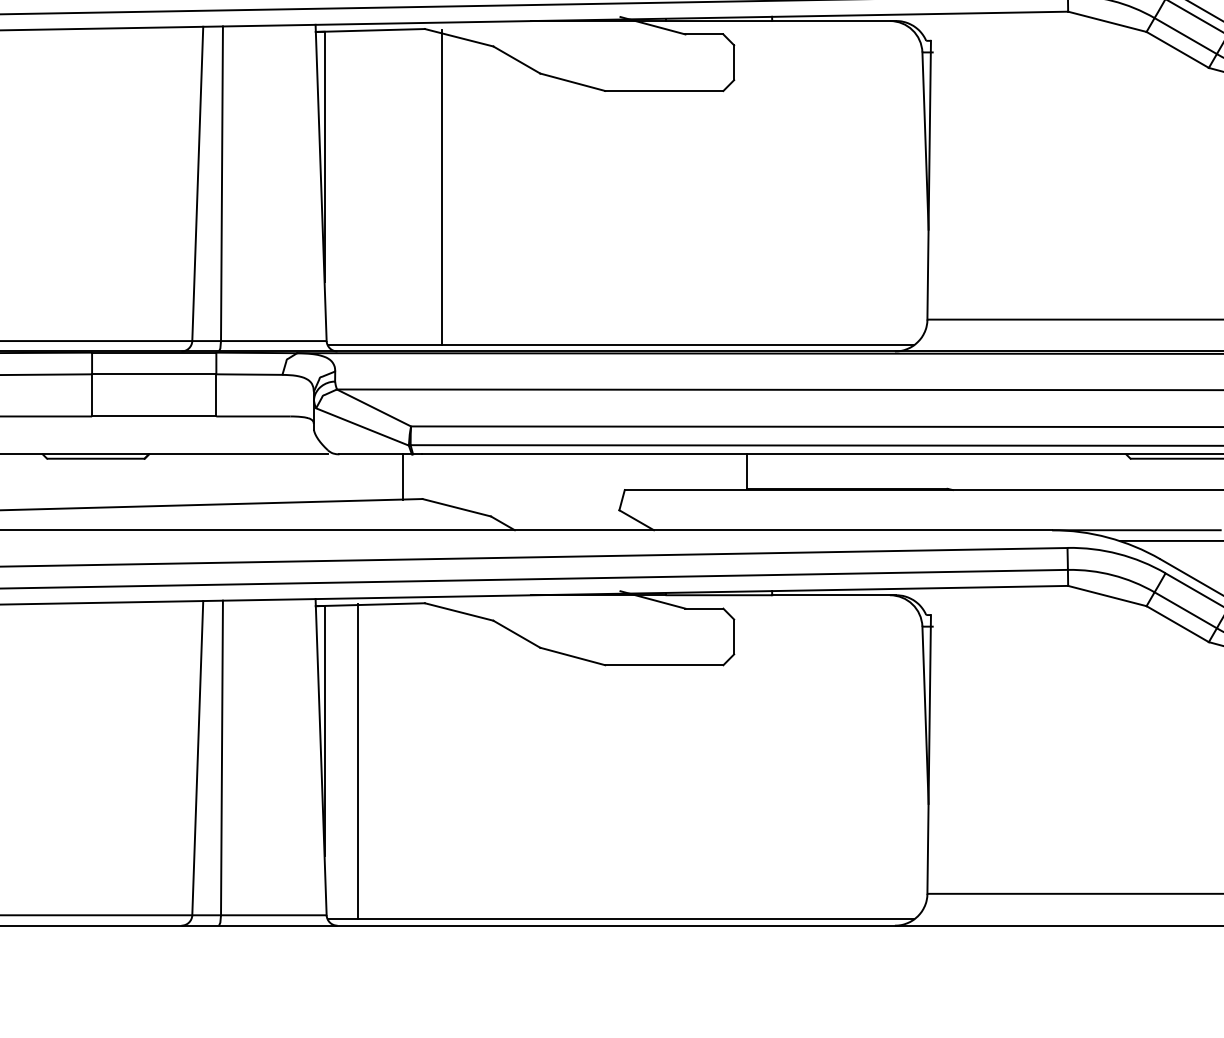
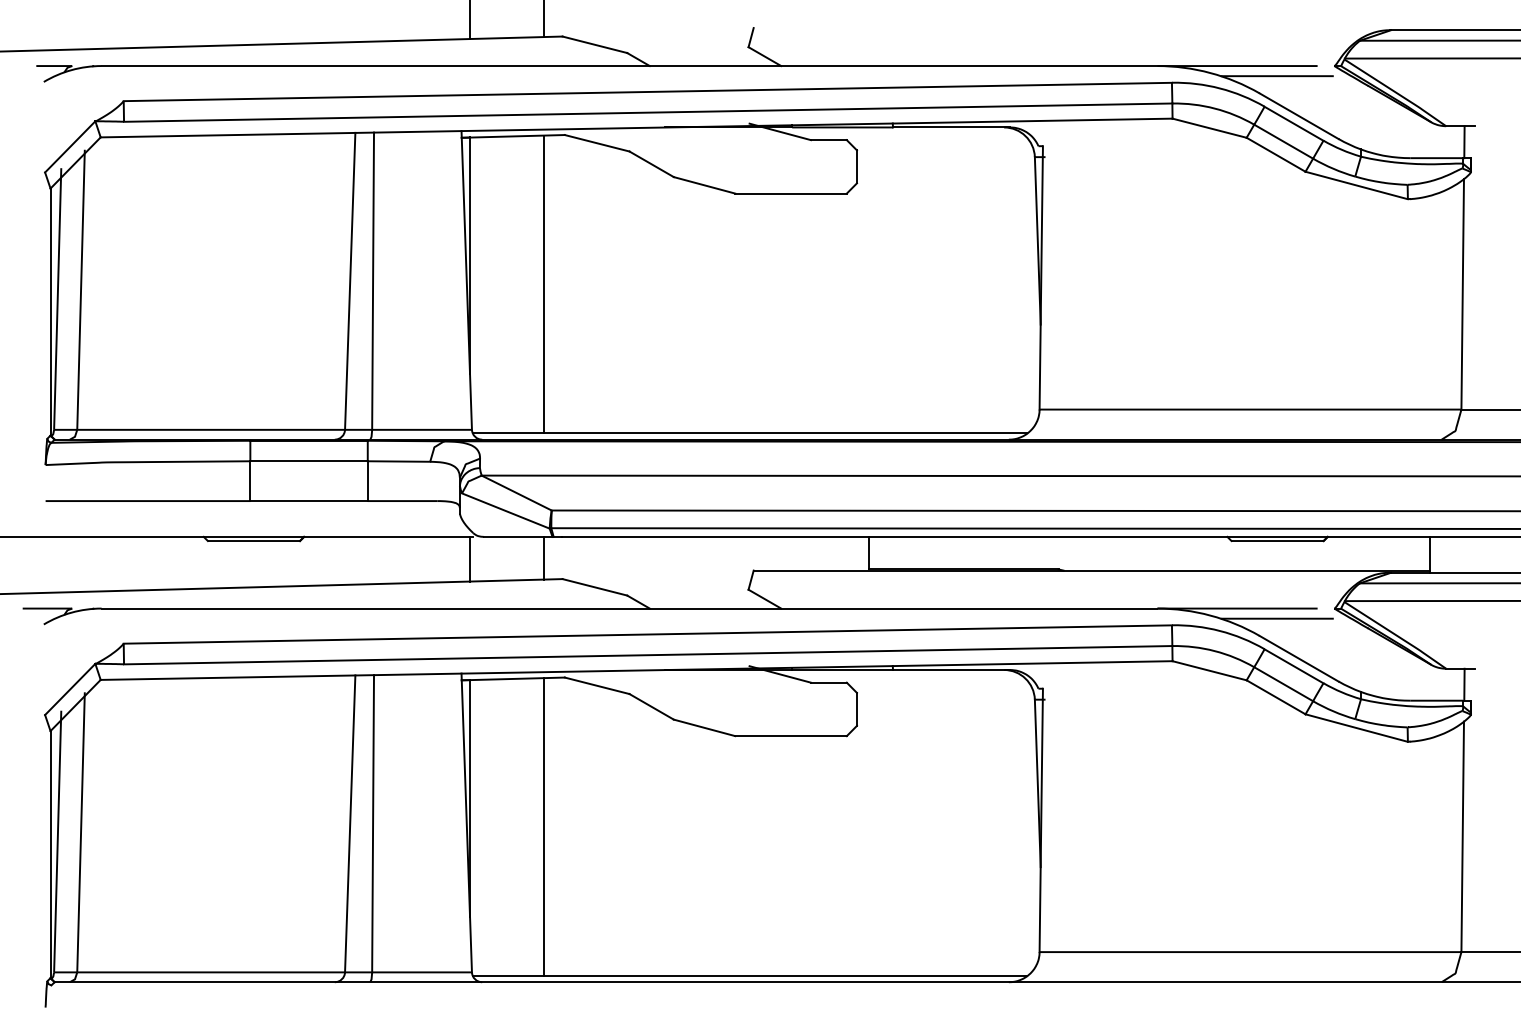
line: (441, 187) -> (543, 284), moved
line: (325, 477) -> (470, 558), added
line: (357, 760) -> (543, 826), moved

